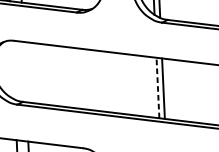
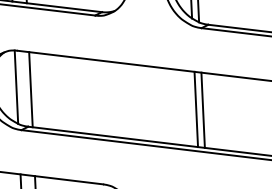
line: (13, 69) -> (16, 86), added
line: (24, 71) -> (30, 89), added
line: (158, 88) -> (196, 109), dashed -> solid

